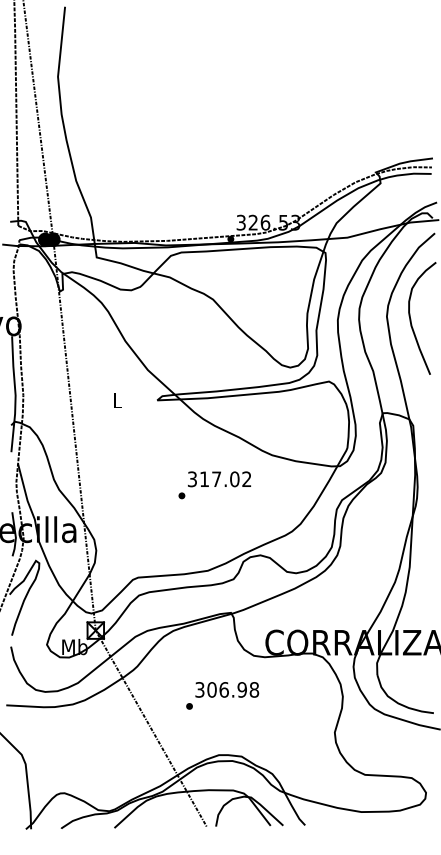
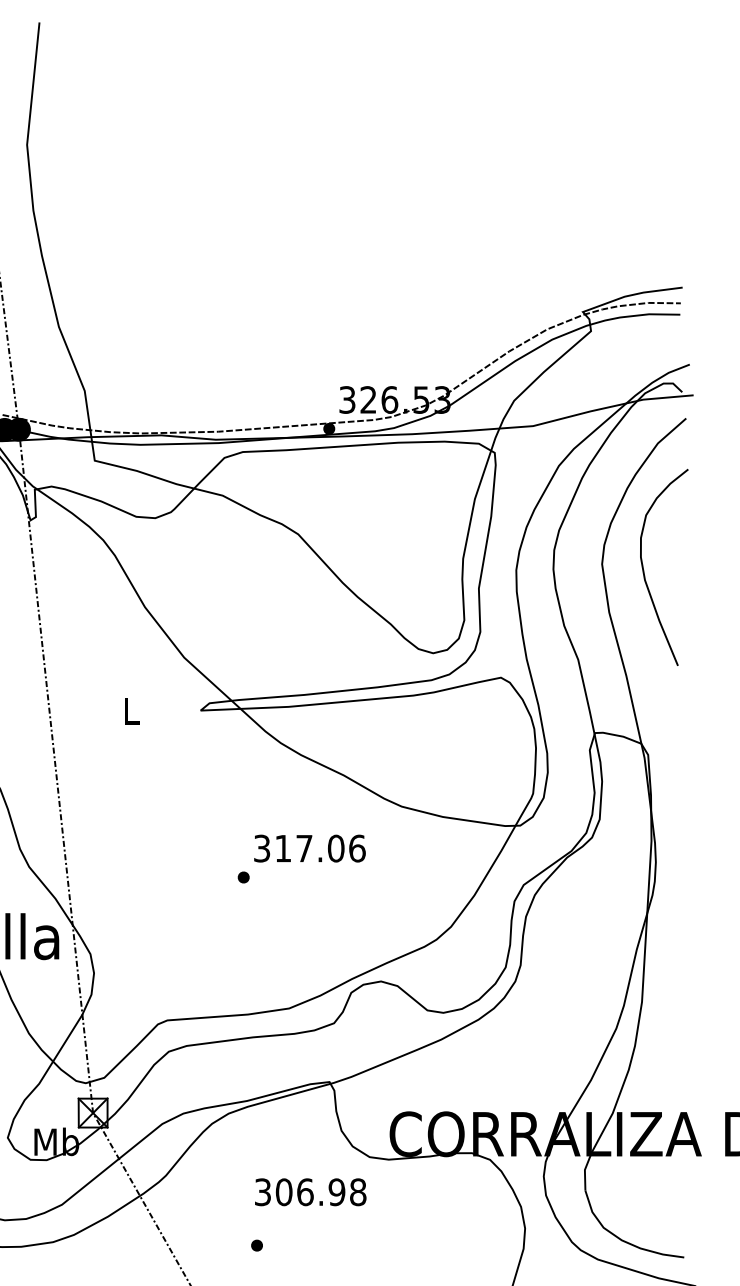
text: (246, 479) -> (356, 848), 317.02 -> 317.06
text: (227, 689) -> (311, 1191), moved

